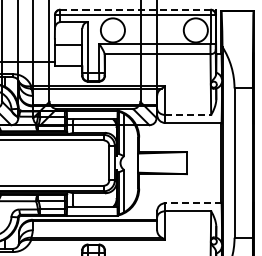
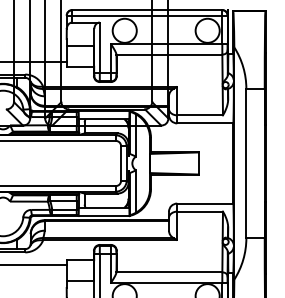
line: (134, 10) -> (146, 10), dashed -> solid
line: (188, 115) -> (200, 115), dashed -> solid
line: (192, 203) -> (204, 203), dashed -> solid

